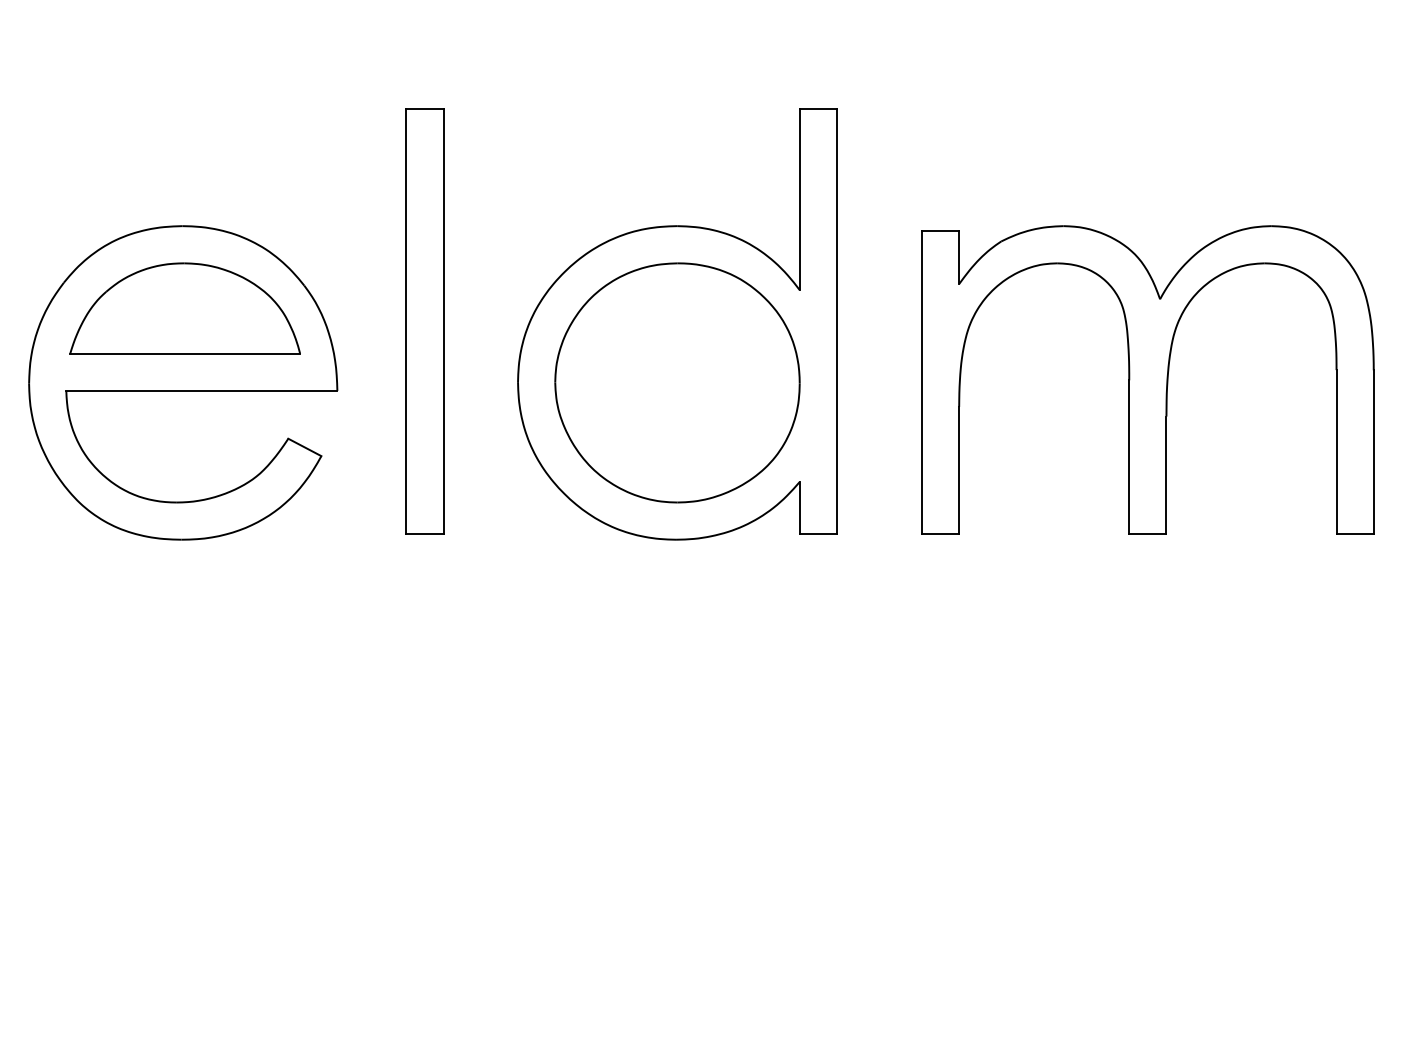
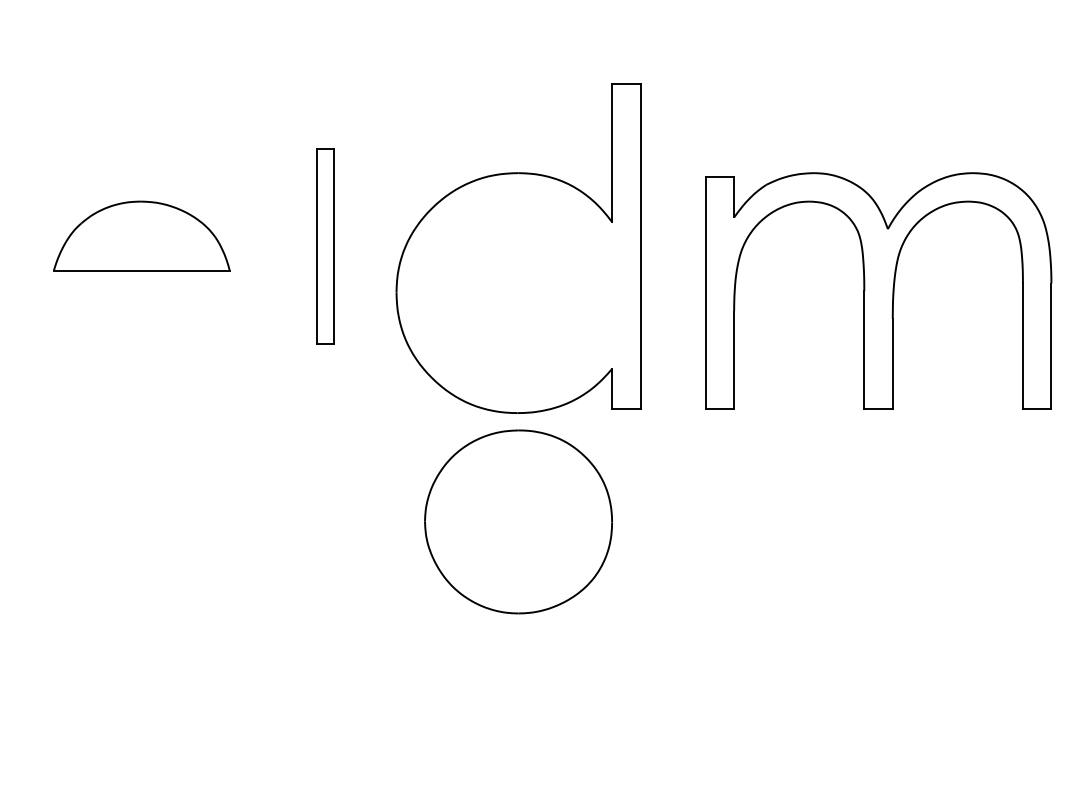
part: (424, 321) -> (324, 246), size x0.6
part: (183, 382) -> (140, 292), removed
part: (677, 382) -> (518, 521), moved

